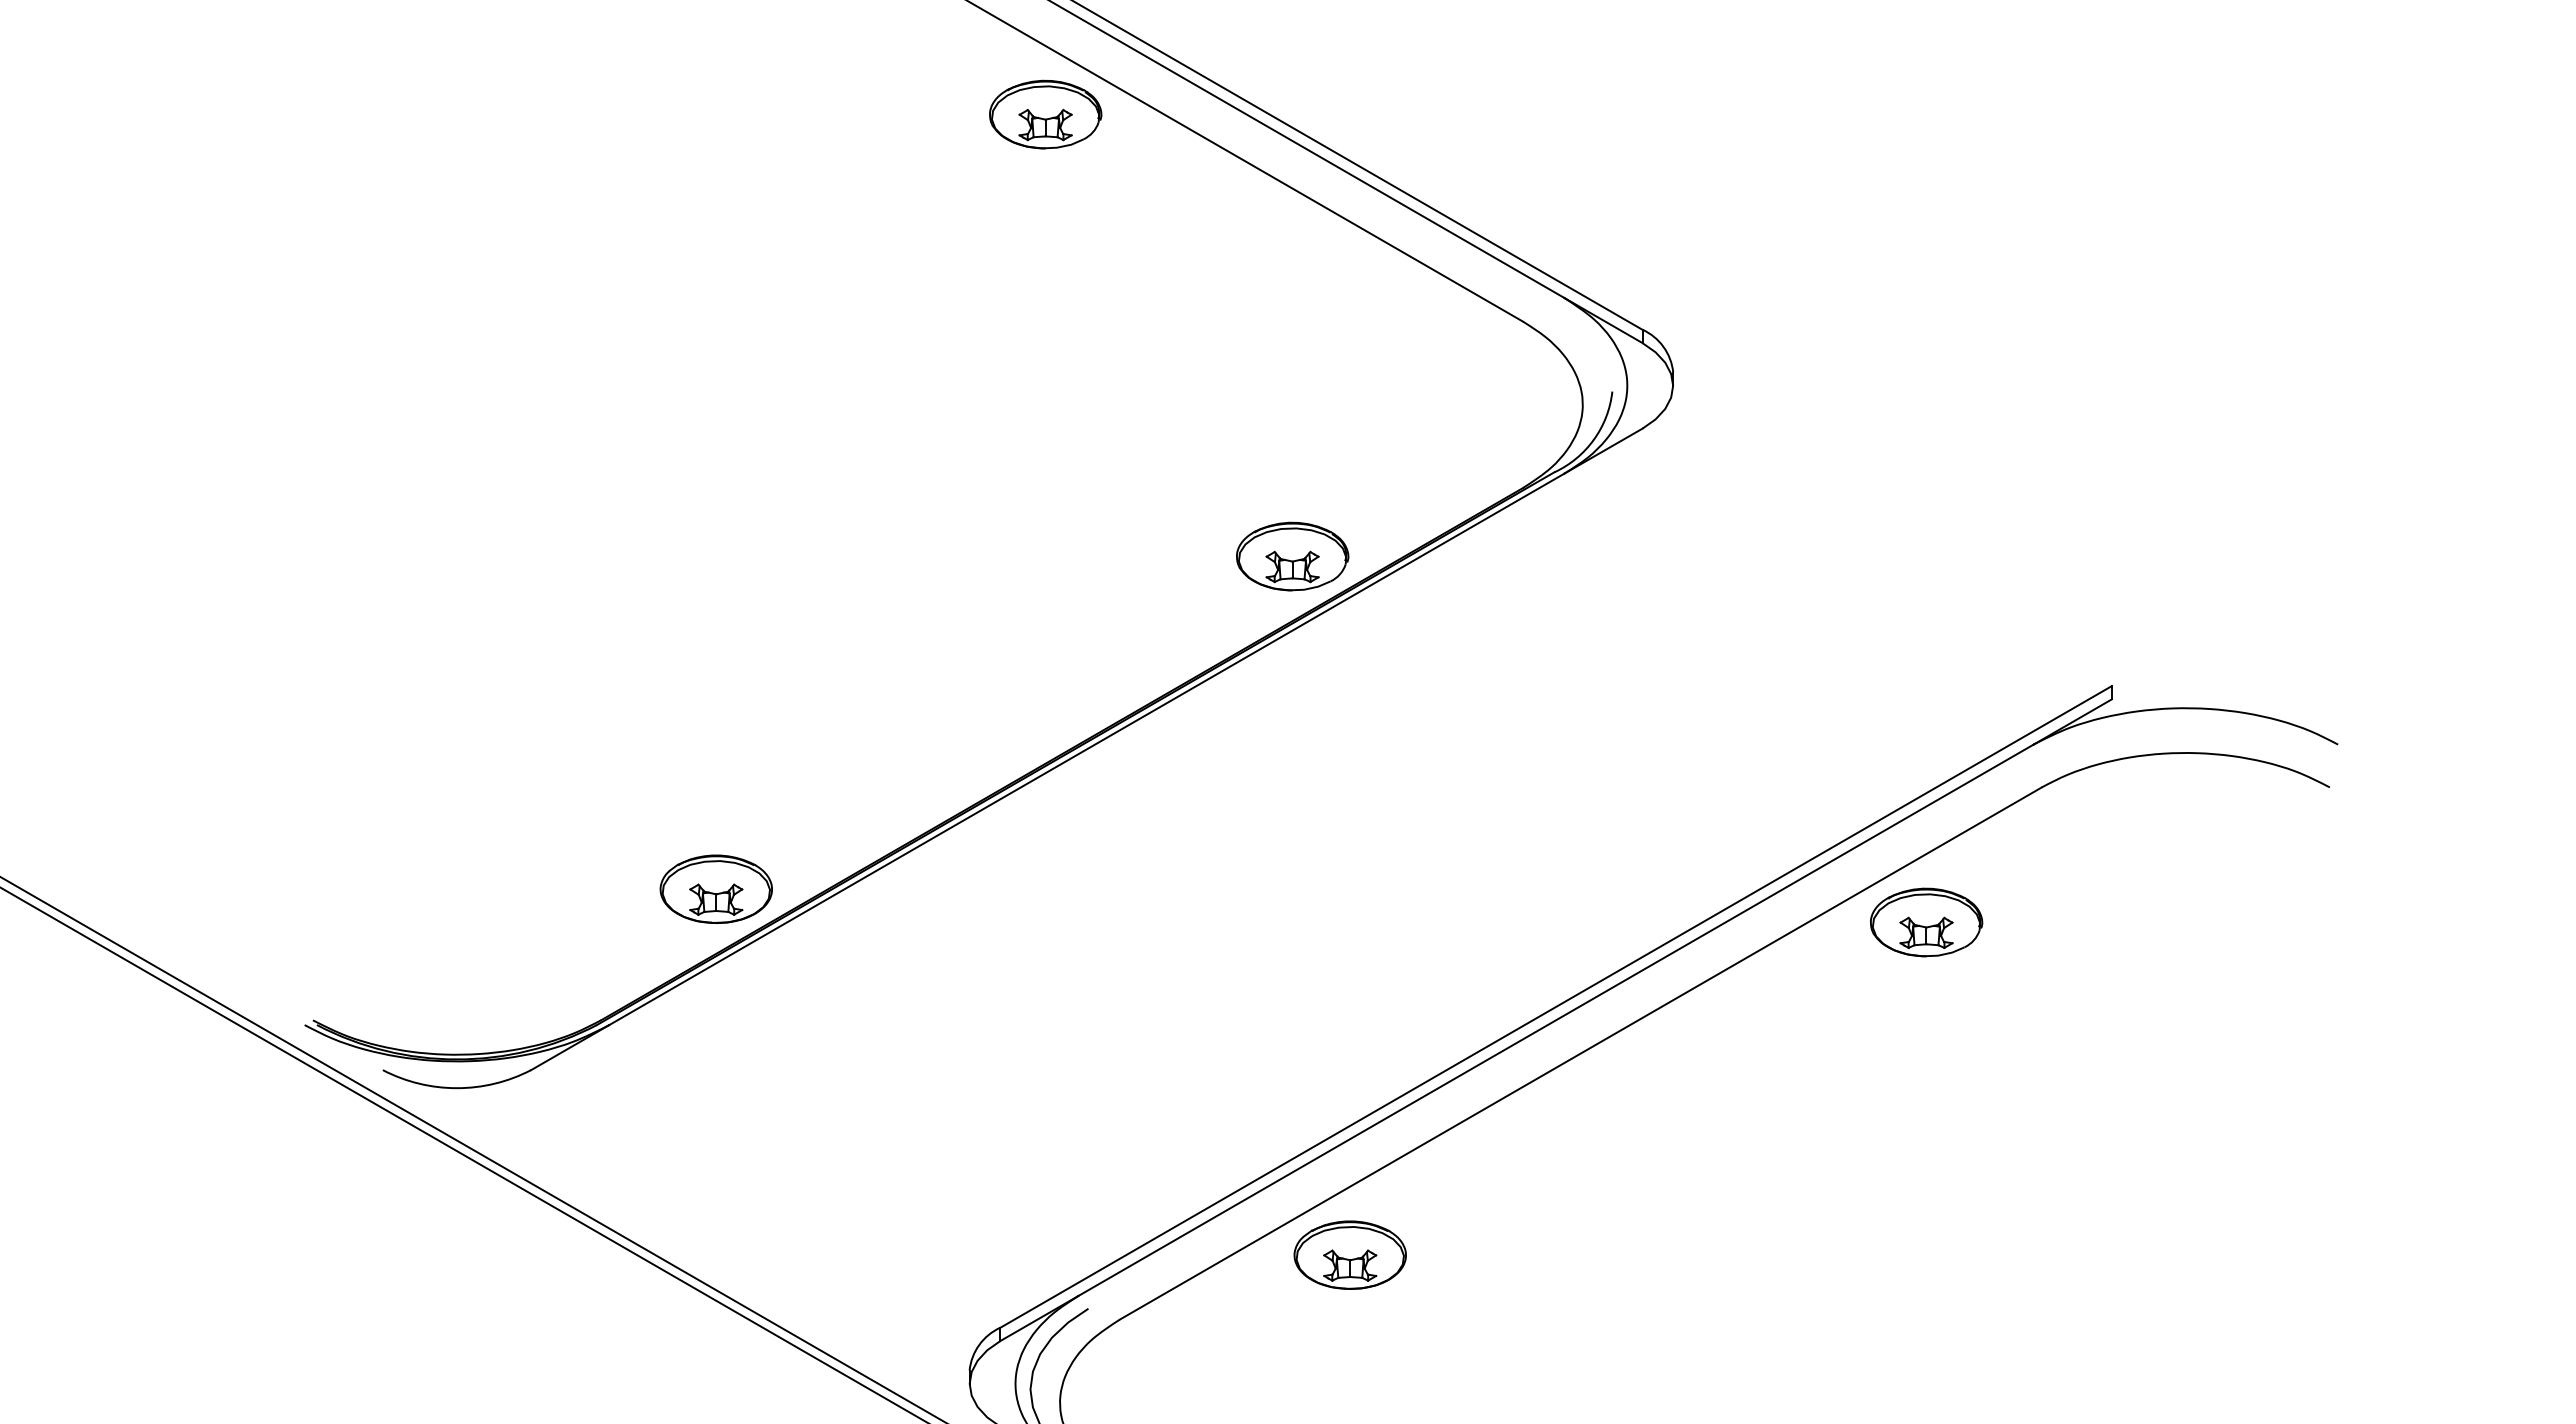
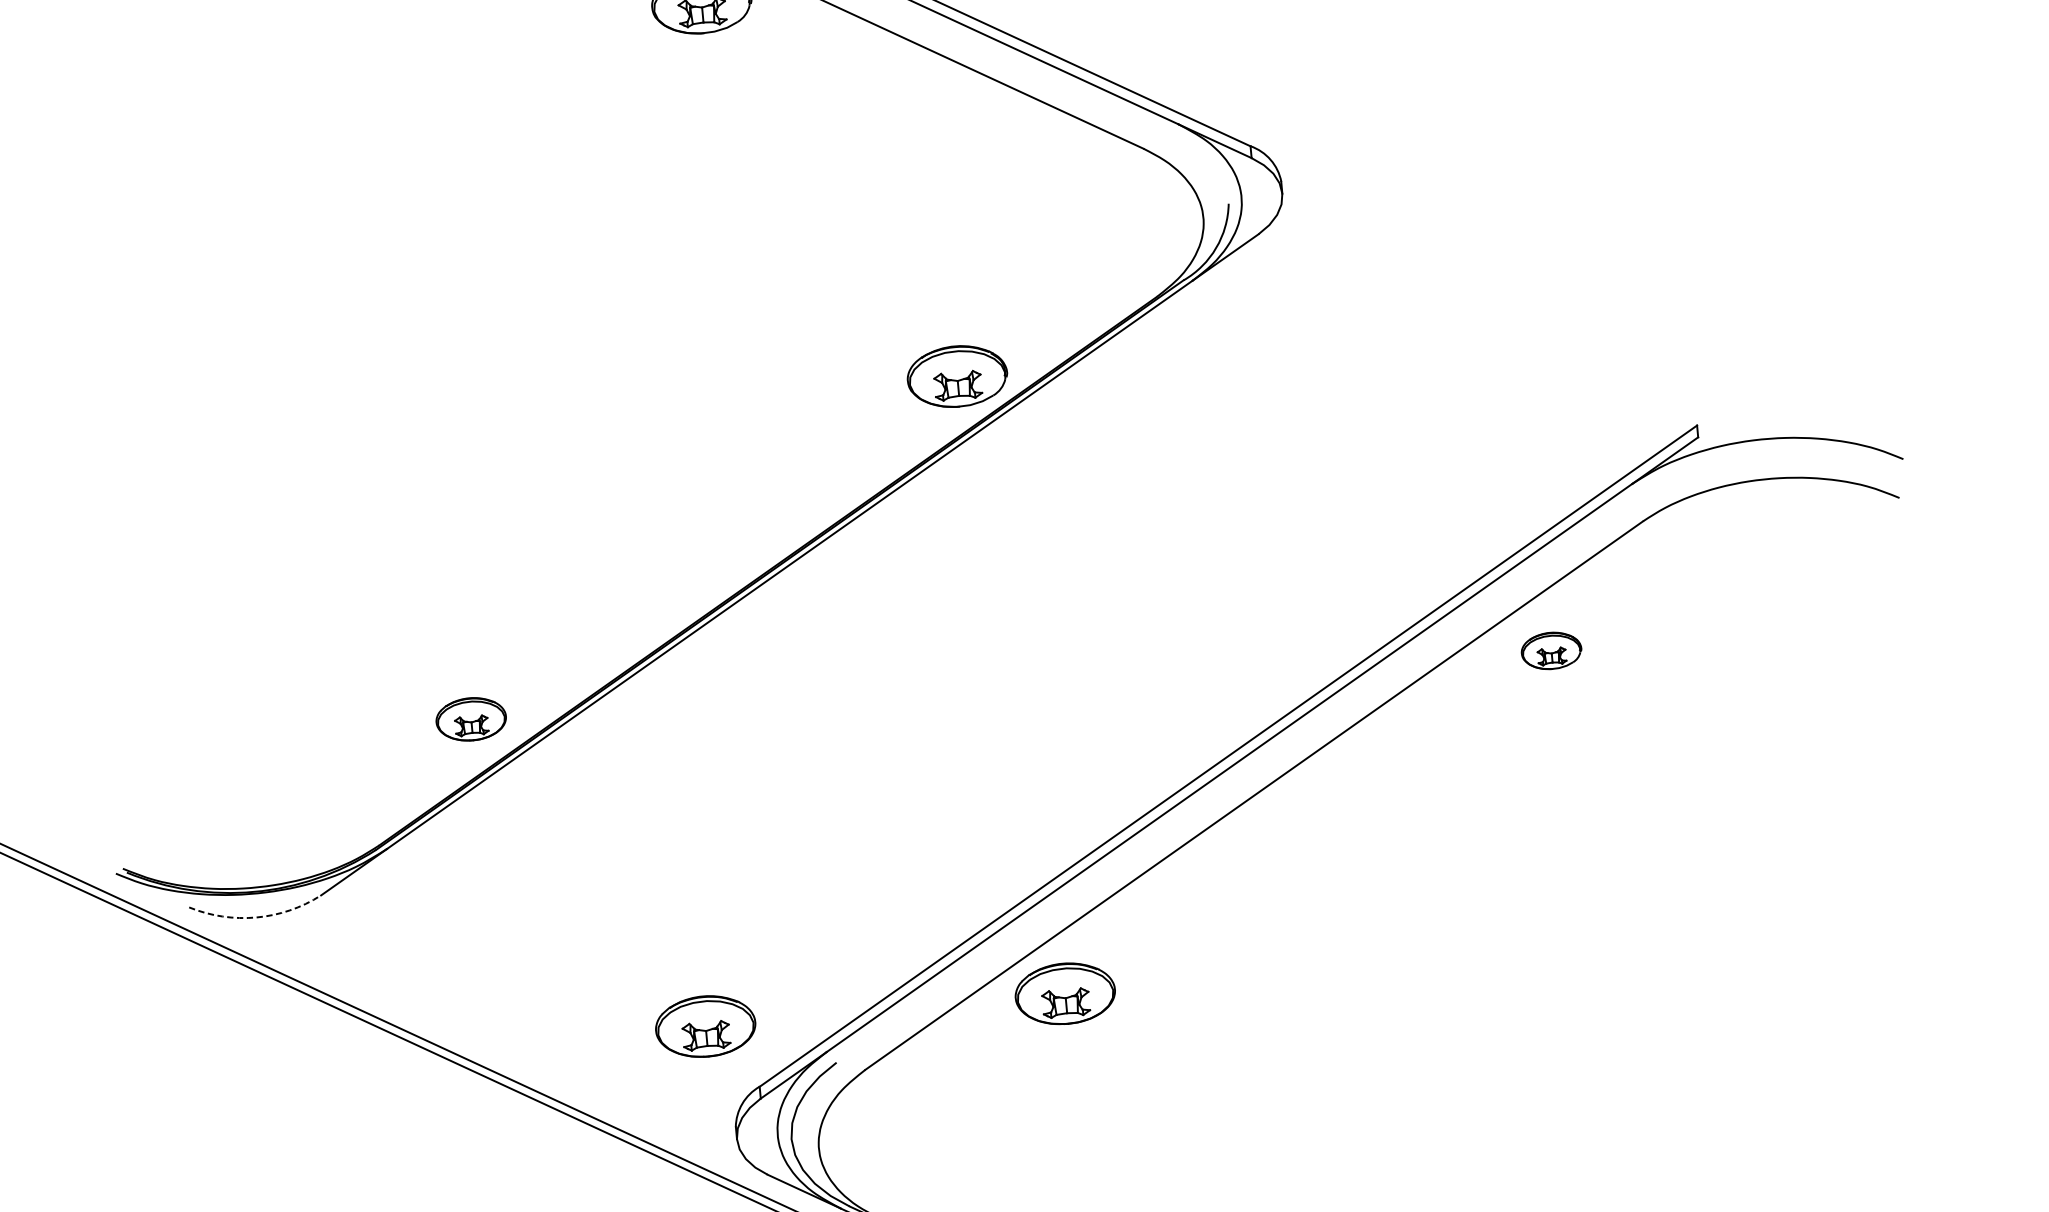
part: (715, 888) -> (470, 718), size x0.7
part: (1926, 922) -> (1551, 650), size x0.6
arc: (456, 1088) -> (256, 917), solid -> dashed
part: (945, 1254) -> (704, 1025), added

